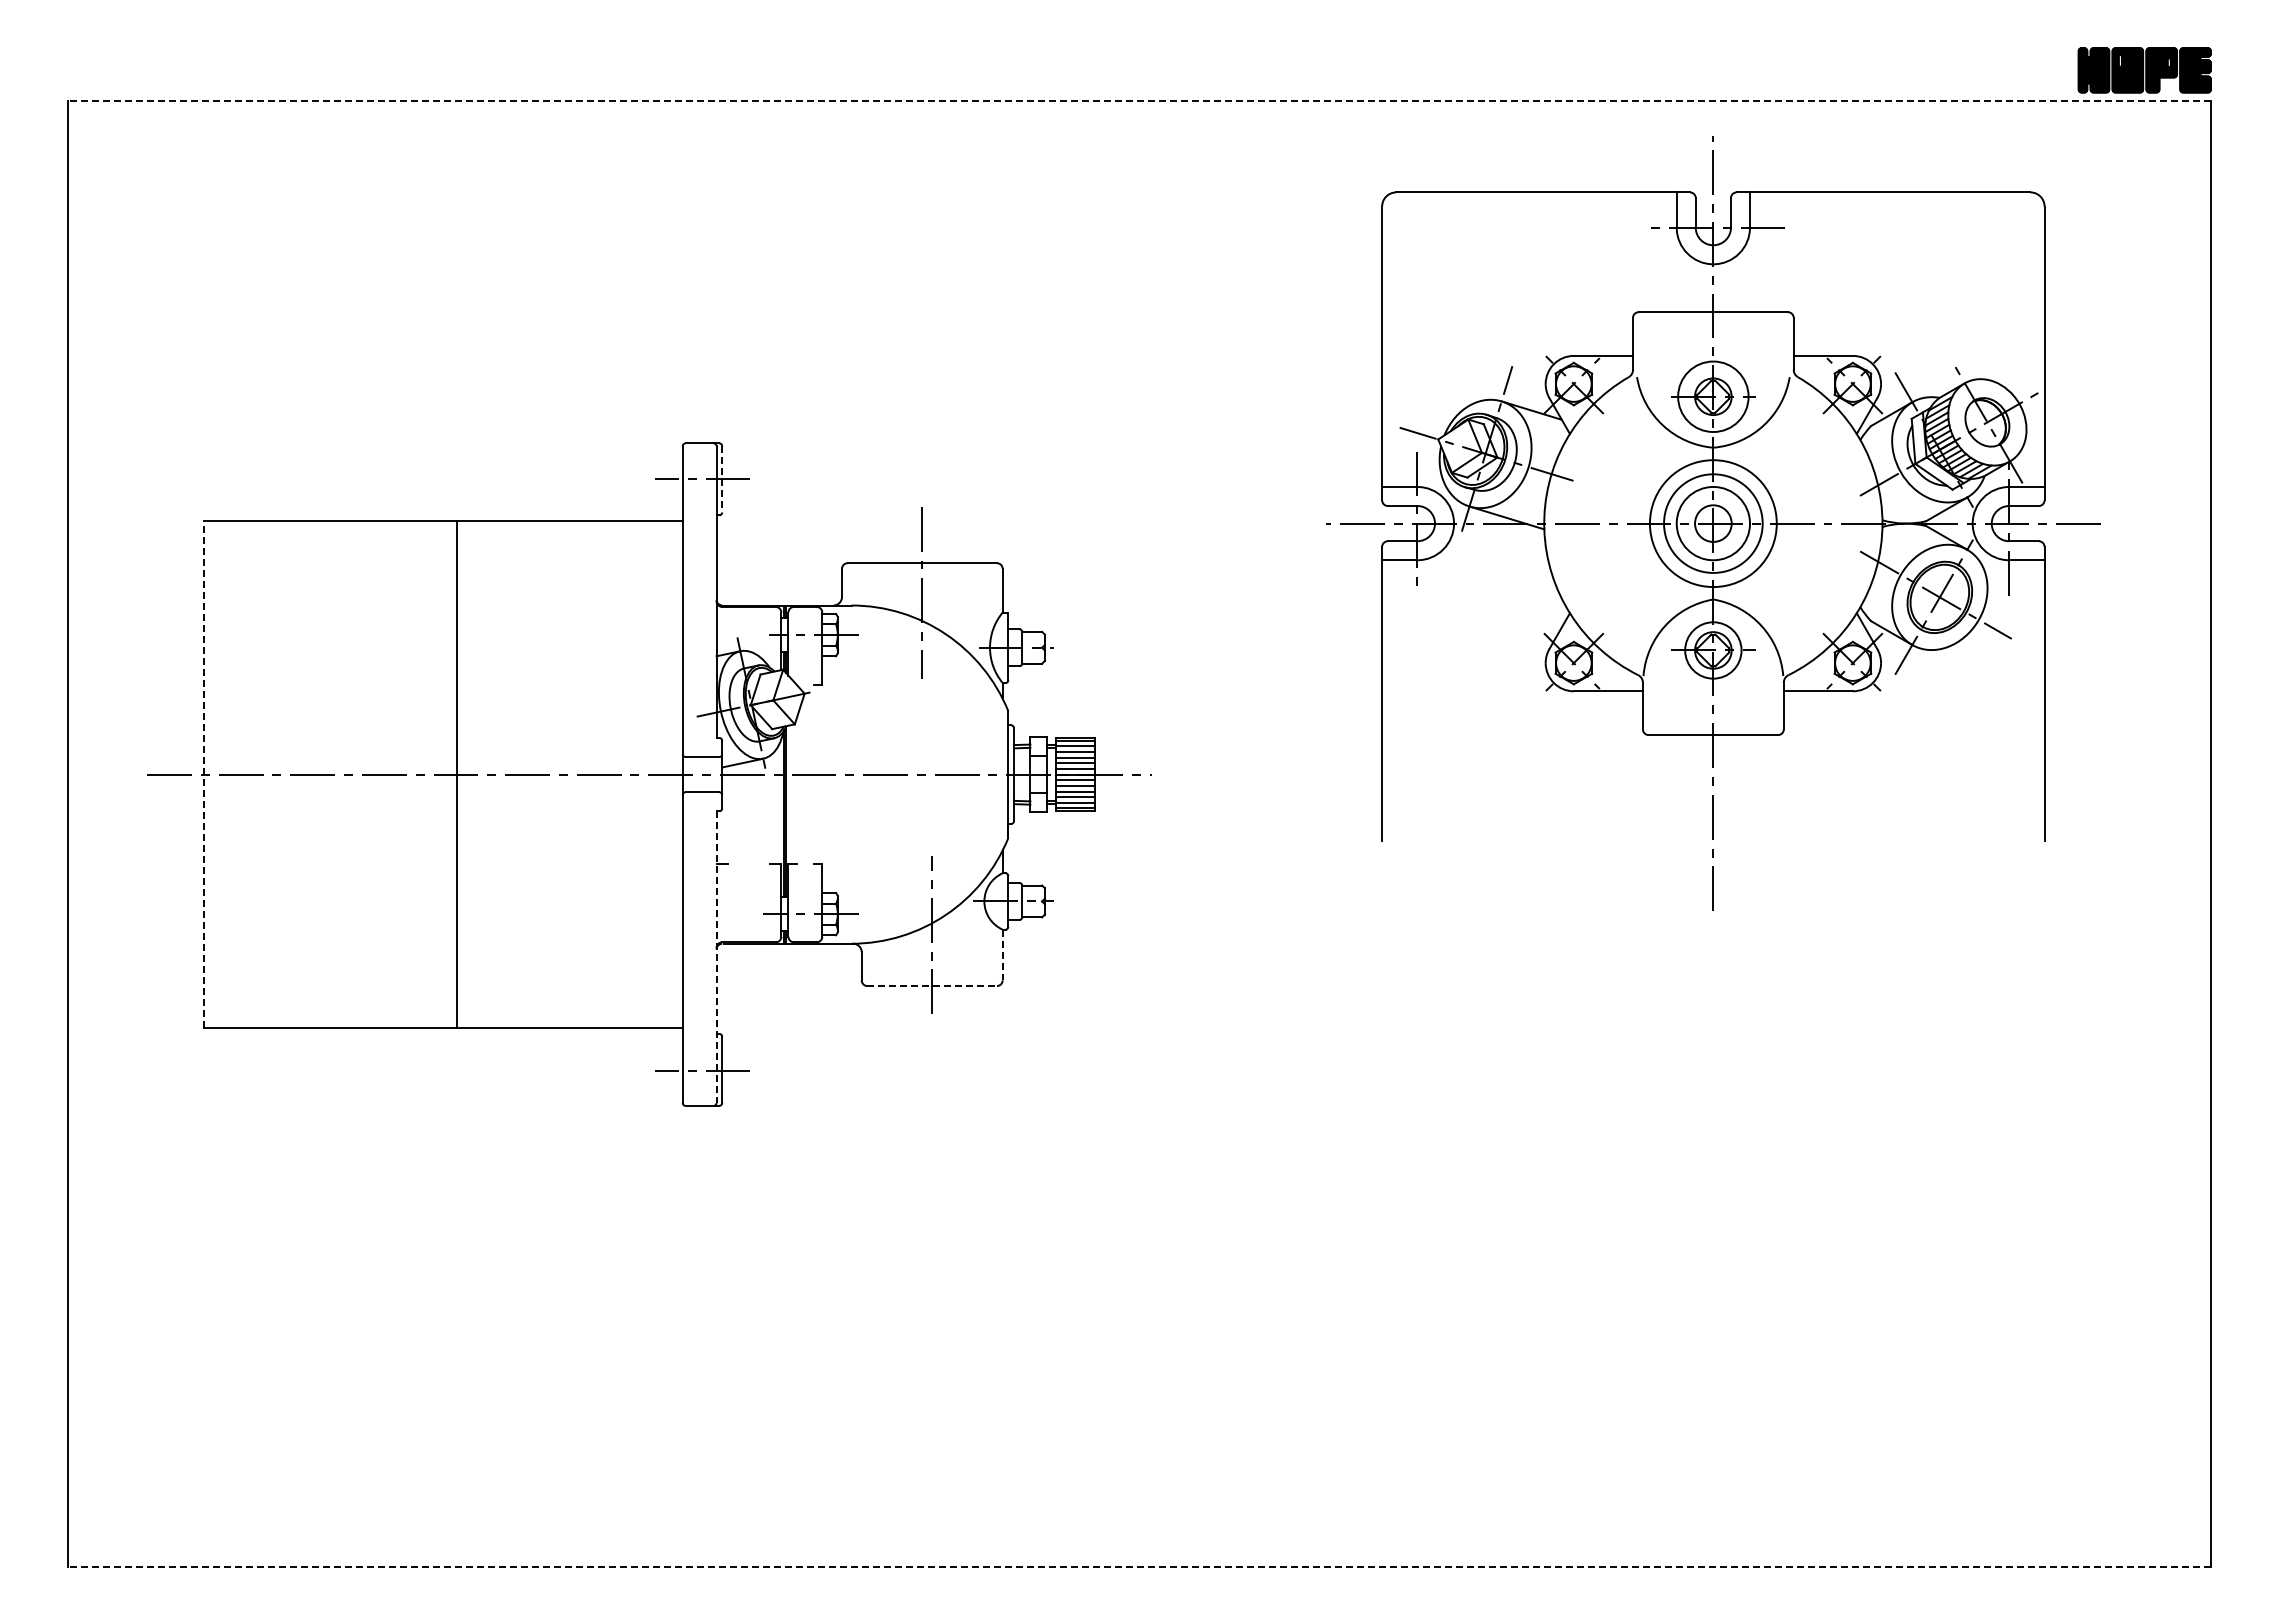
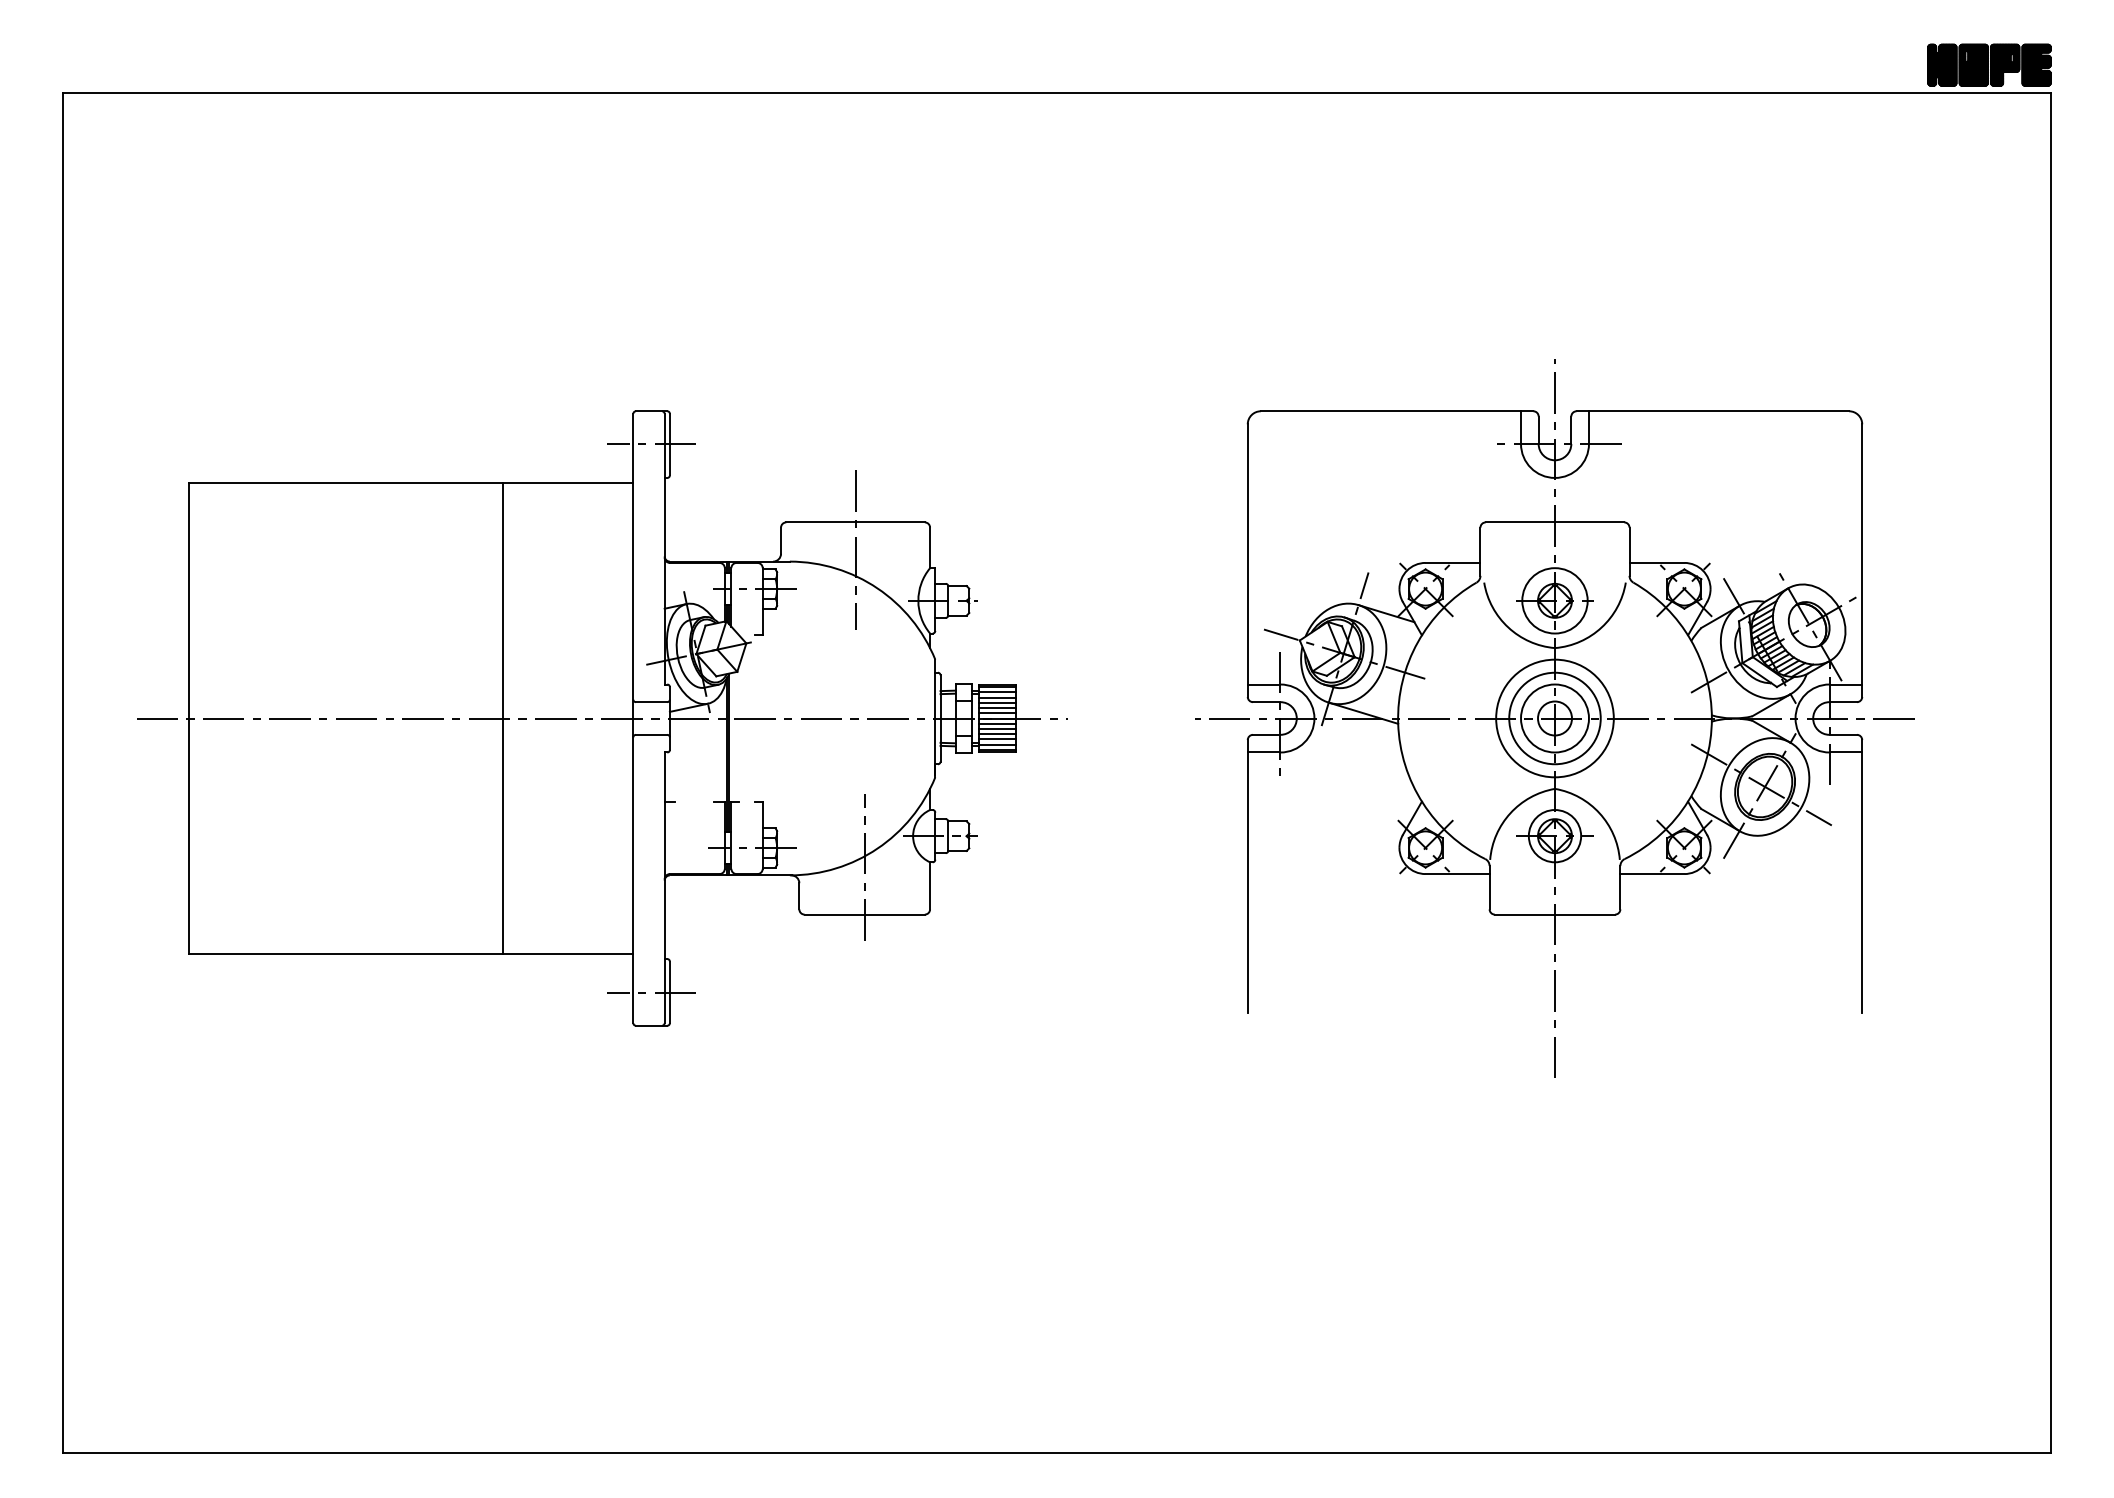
line: (1139, 100) -> (1057, 93), dashed -> solid
line: (722, 479) -> (670, 444), dashed -> solid
part: (1713, 523) -> (1555, 718), moved
line: (203, 774) -> (188, 718), dashed -> solid
line: (456, 774) -> (502, 718), moved
line: (1002, 955) -> (929, 886), dashed -> solid
line: (716, 957) -> (664, 888), dashed -> solid
line: (932, 986) -> (864, 915), dashed -> solid
line: (1139, 1566) -> (1057, 1453), dashed -> solid

